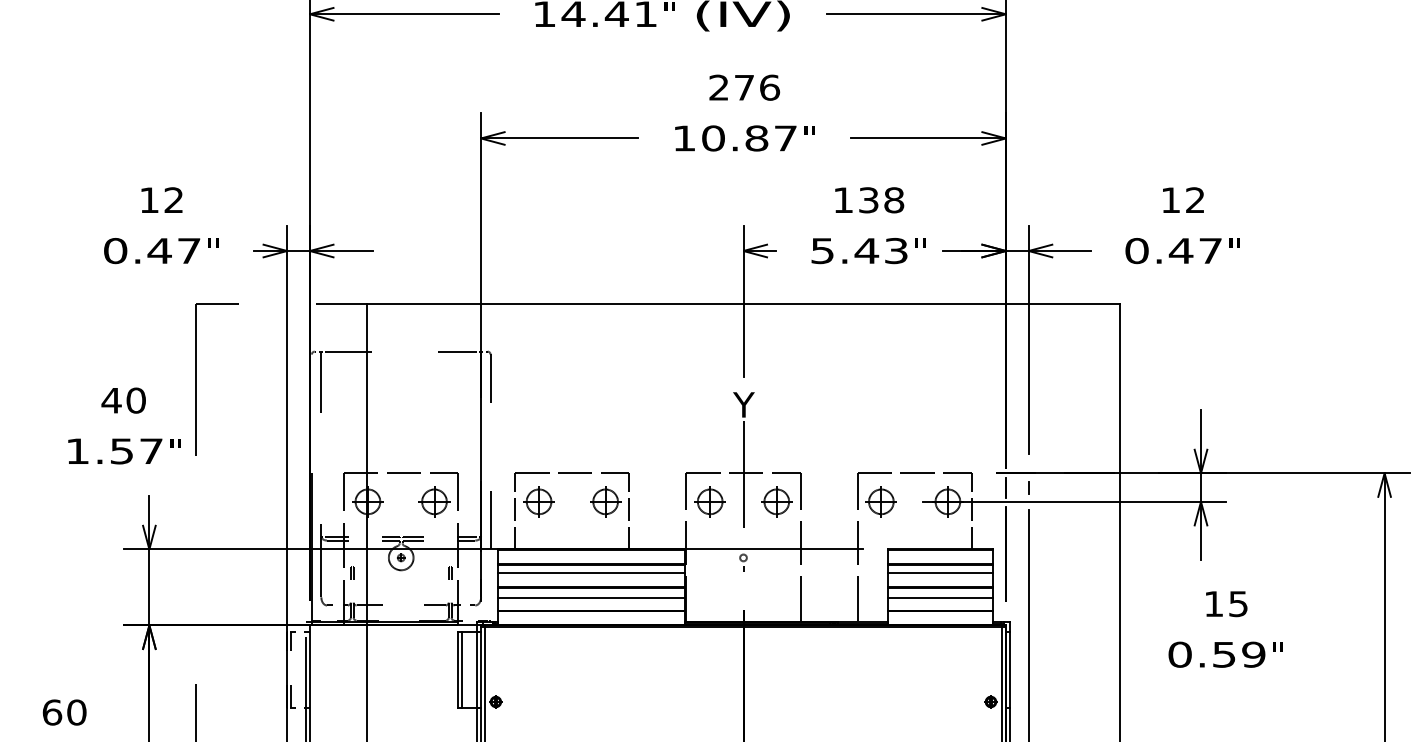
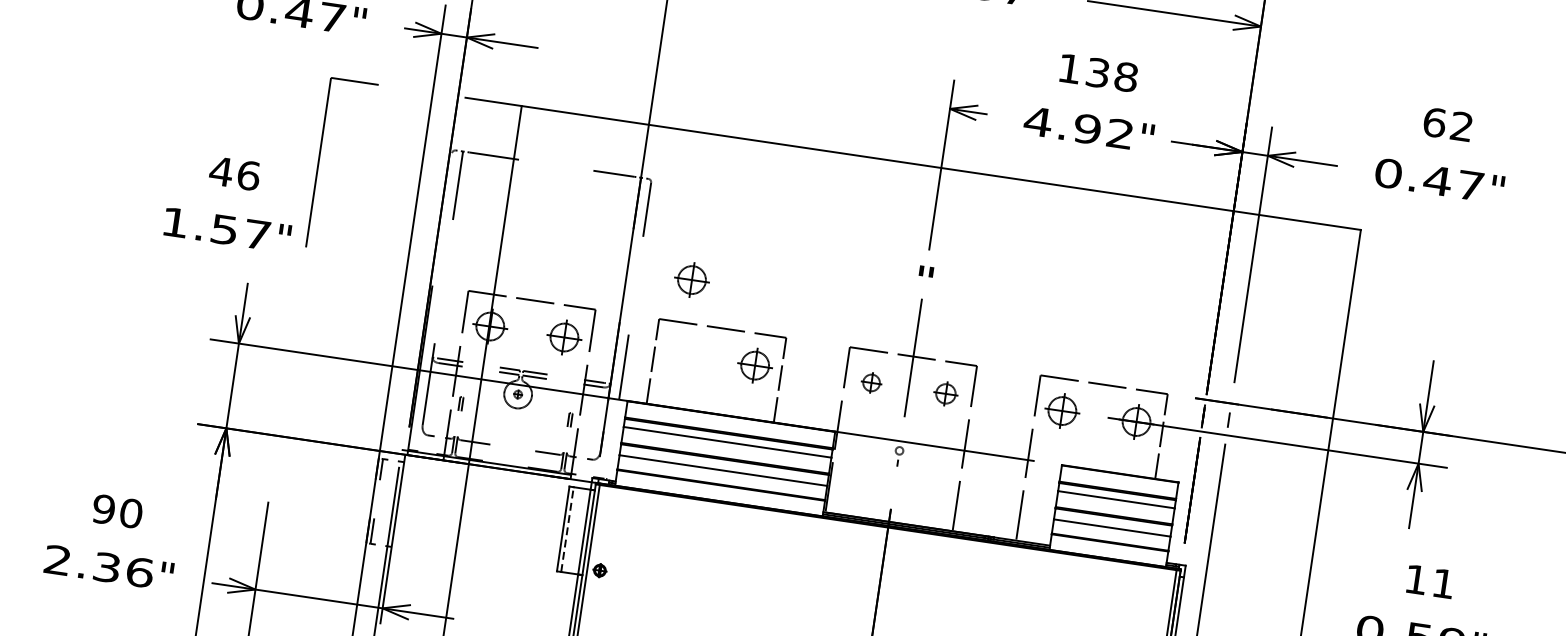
text: (1170, 200) -> (1434, 122), 12 -> 62
text: (858, 250) -> (1078, 127), 5.43 -> 4.92
text: (136, 400) -> (249, 175), 40 -> 46
text: (743, 404) -> (924, 279), Y -> "
part: (538, 501) -> (691, 279), moved
part: (709, 501) -> (870, 382), size x0.6
part: (776, 501) -> (945, 393), size x0.7
text: (1238, 604) -> (1443, 584), 15 -> 11
line: (462, 669) -> (568, 528), solid -> dashed
text: (52, 712) -> (104, 509), 60 -> 90

